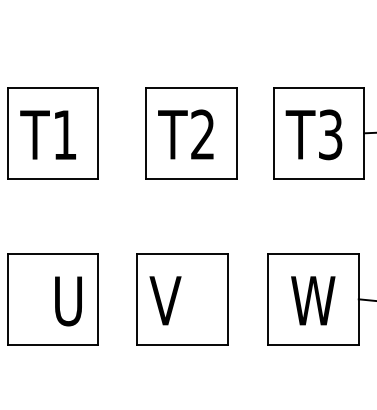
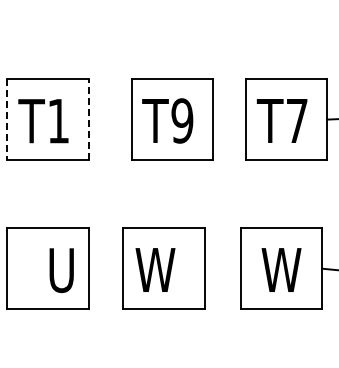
line: (8, 133) -> (7, 119), solid -> dashed
line: (98, 133) -> (88, 119), solid -> dashed
text: (202, 134) -> (182, 120), T2 -> T9
text: (329, 134) -> (296, 120), T3 -> T7
text: (171, 300) -> (154, 269), V -> W

